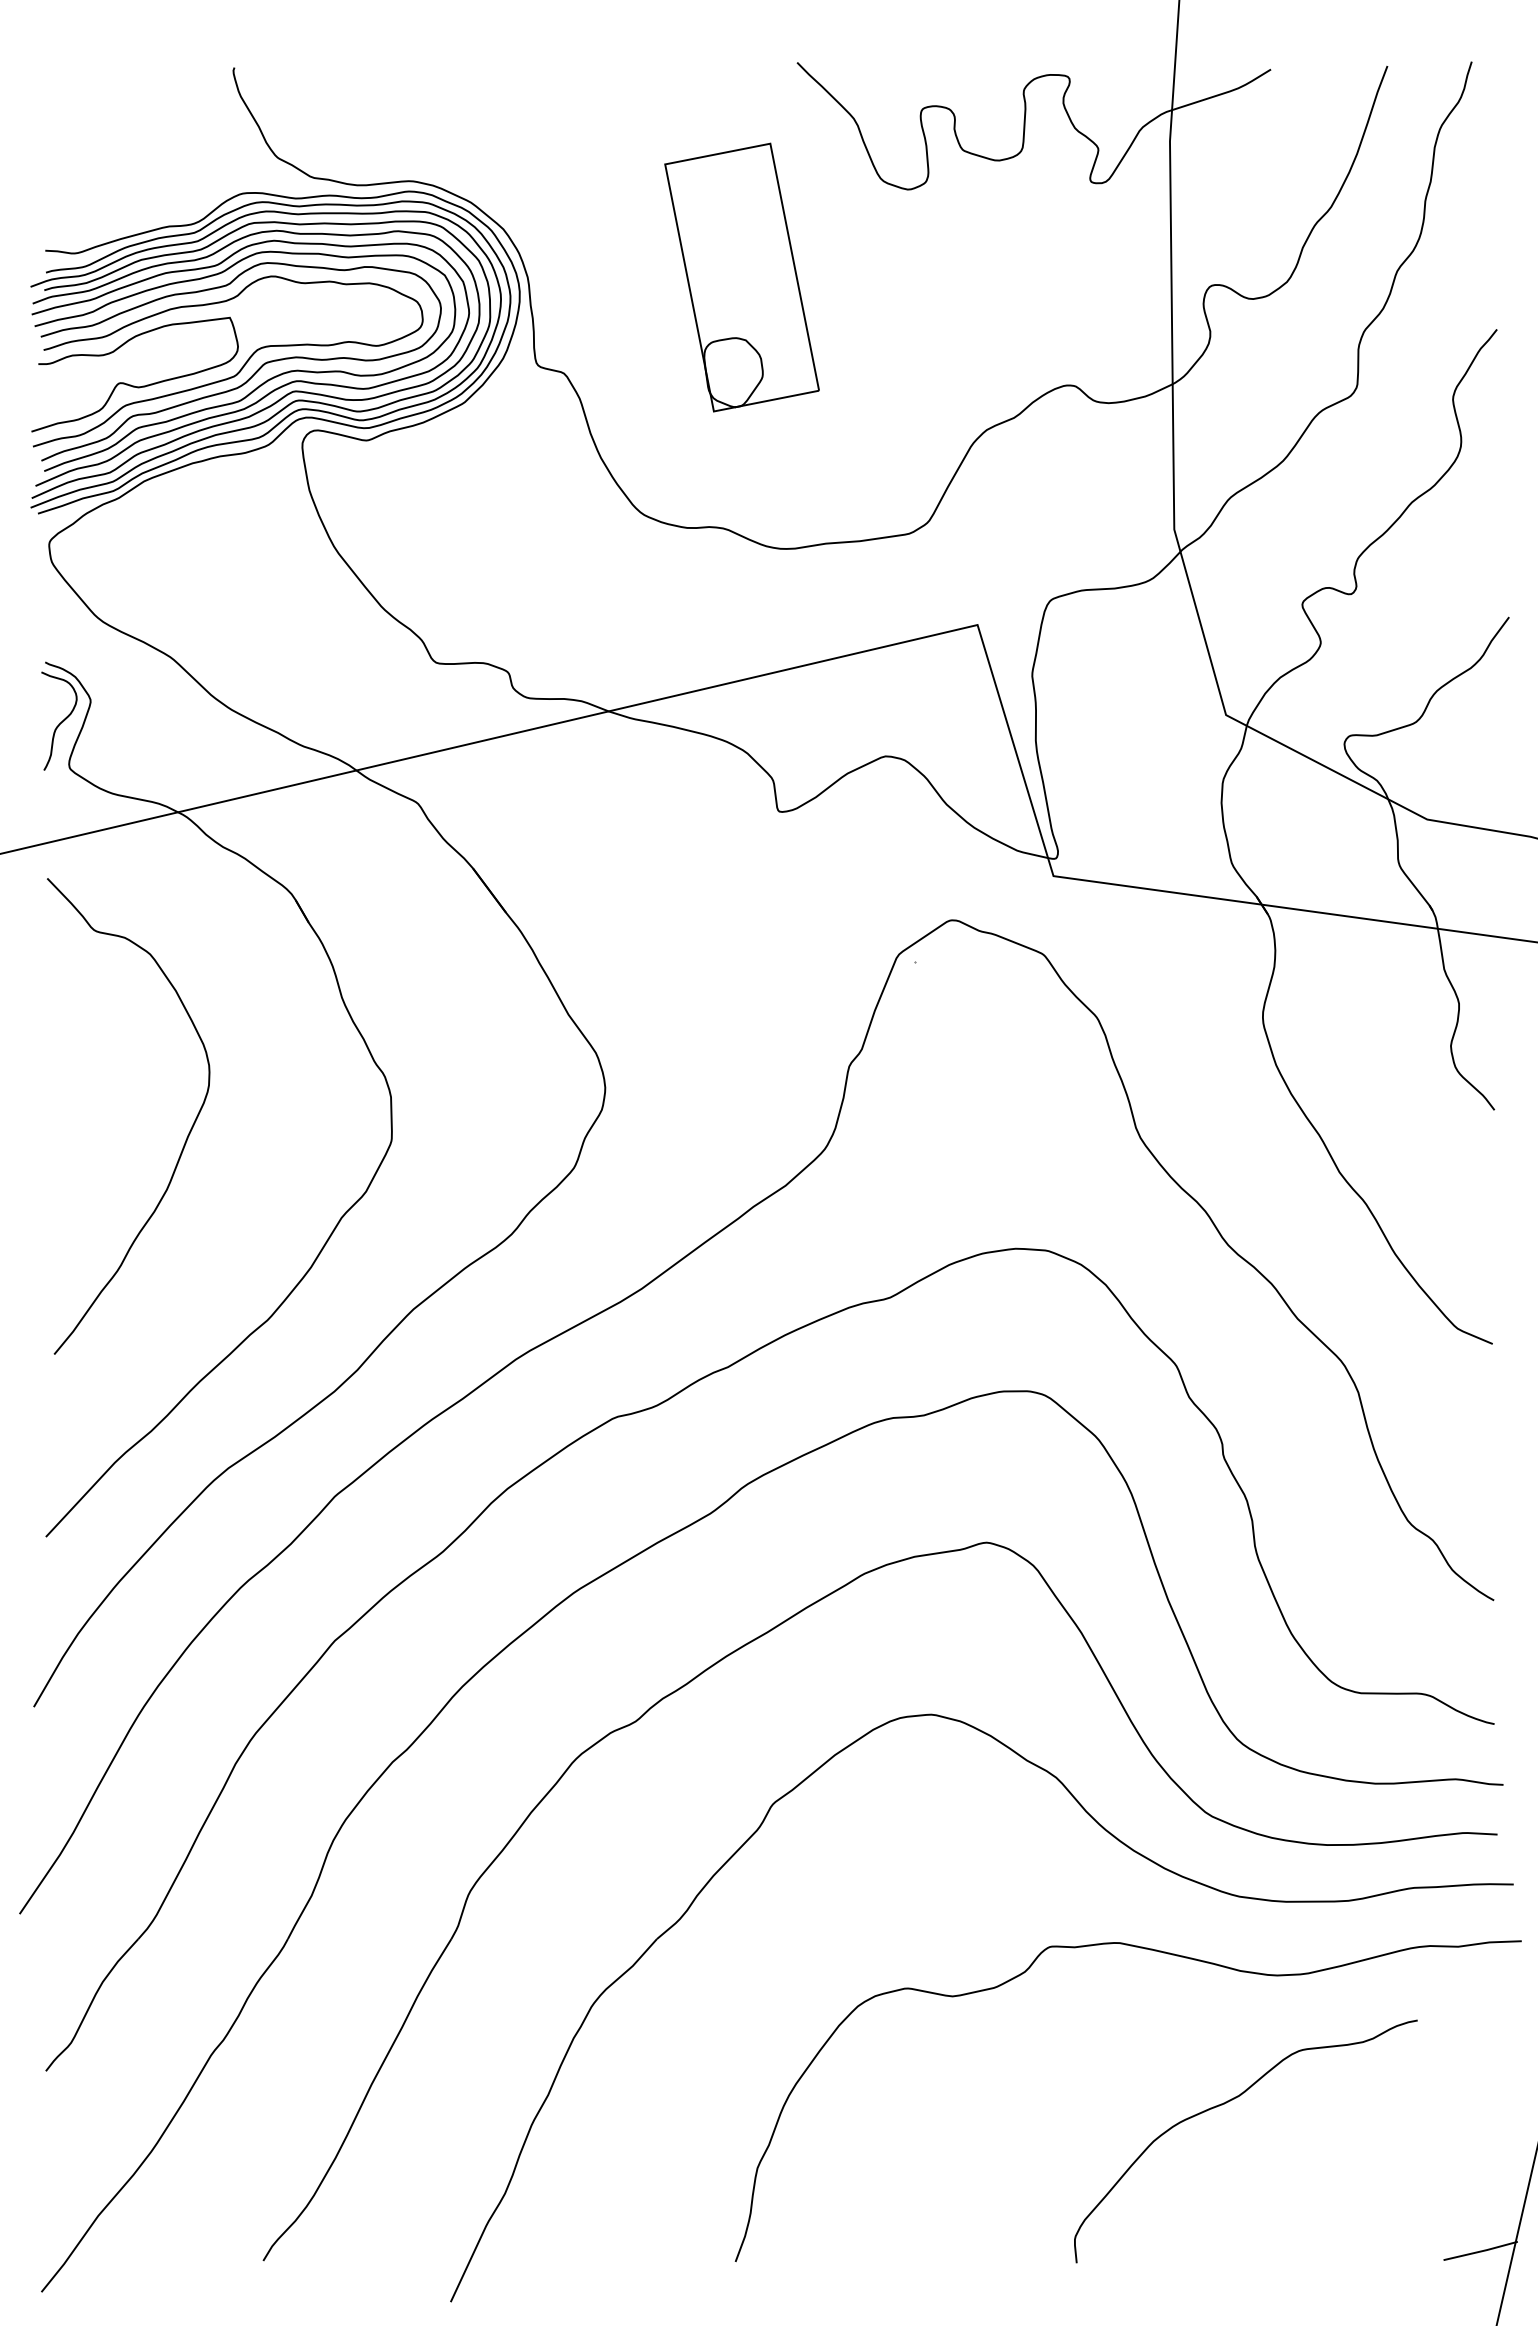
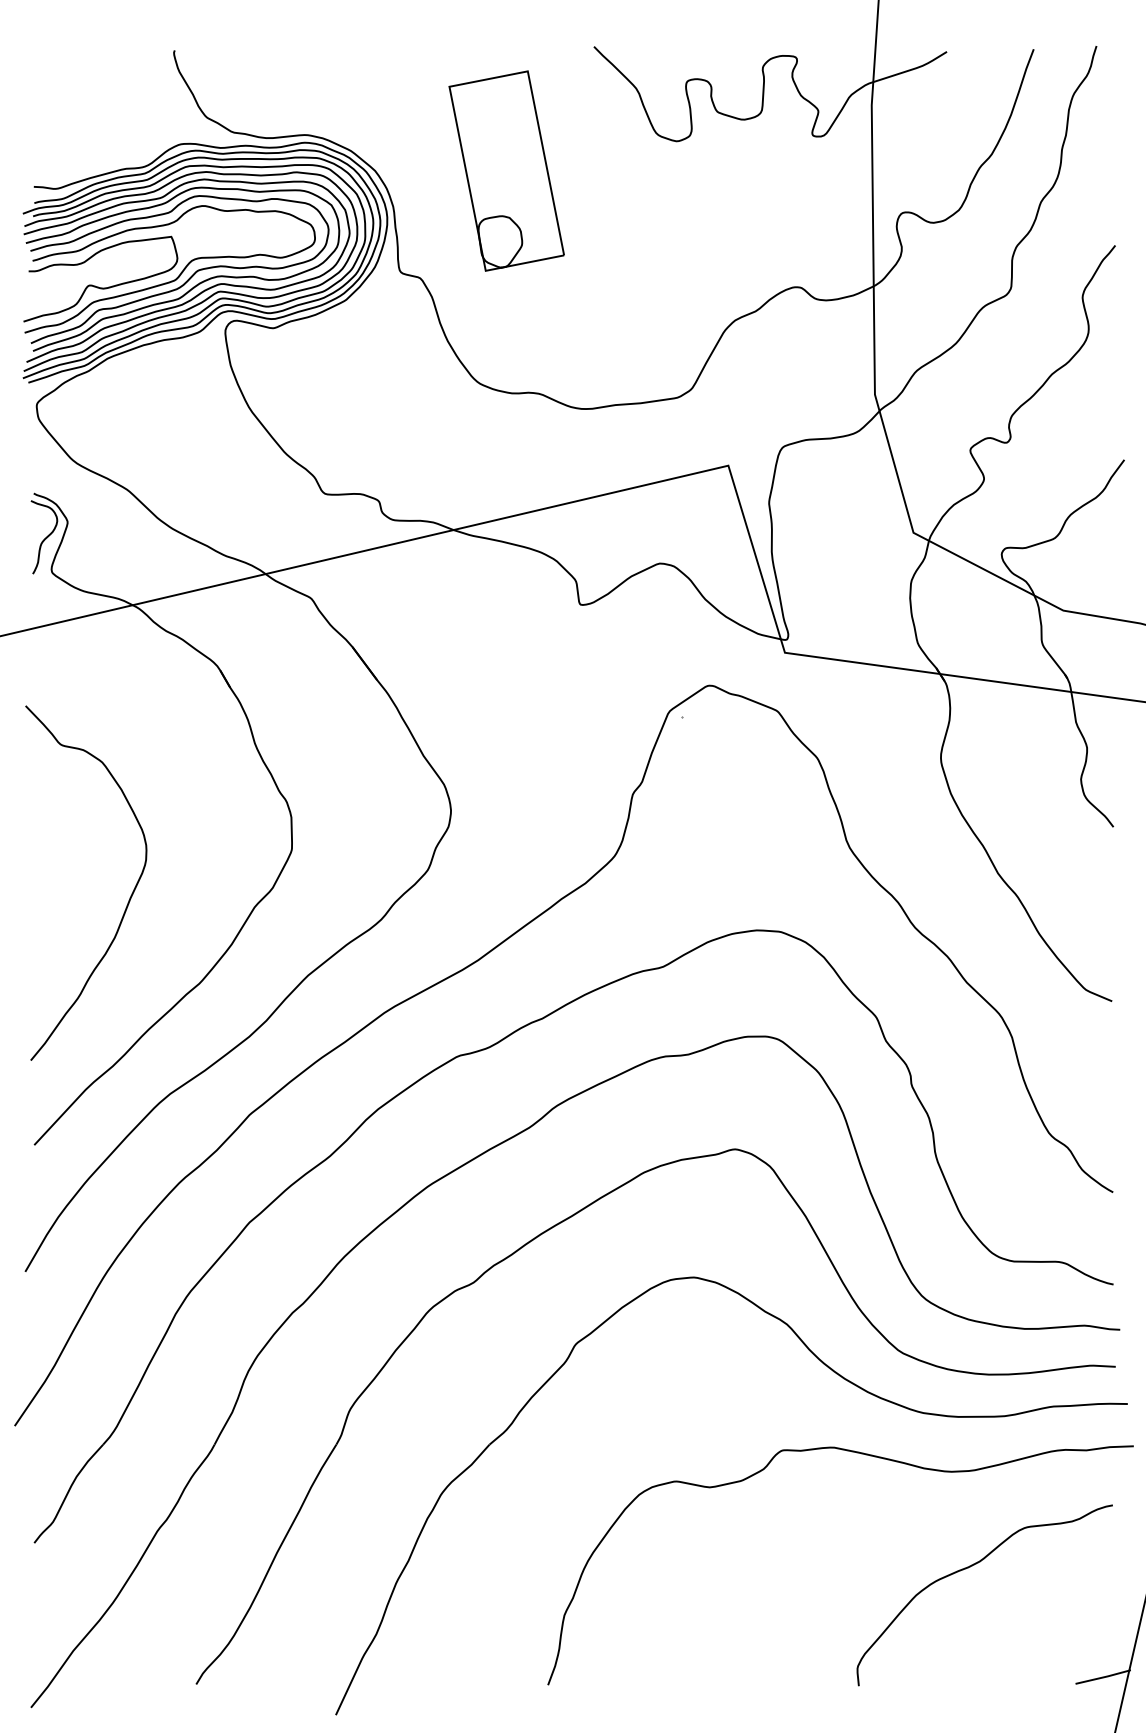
part: (741, 277) -> (506, 171), moved
curve: (186, 1137) -> (129, 898), moved
curve: (1226, 2103) -> (970, 1567), moved

